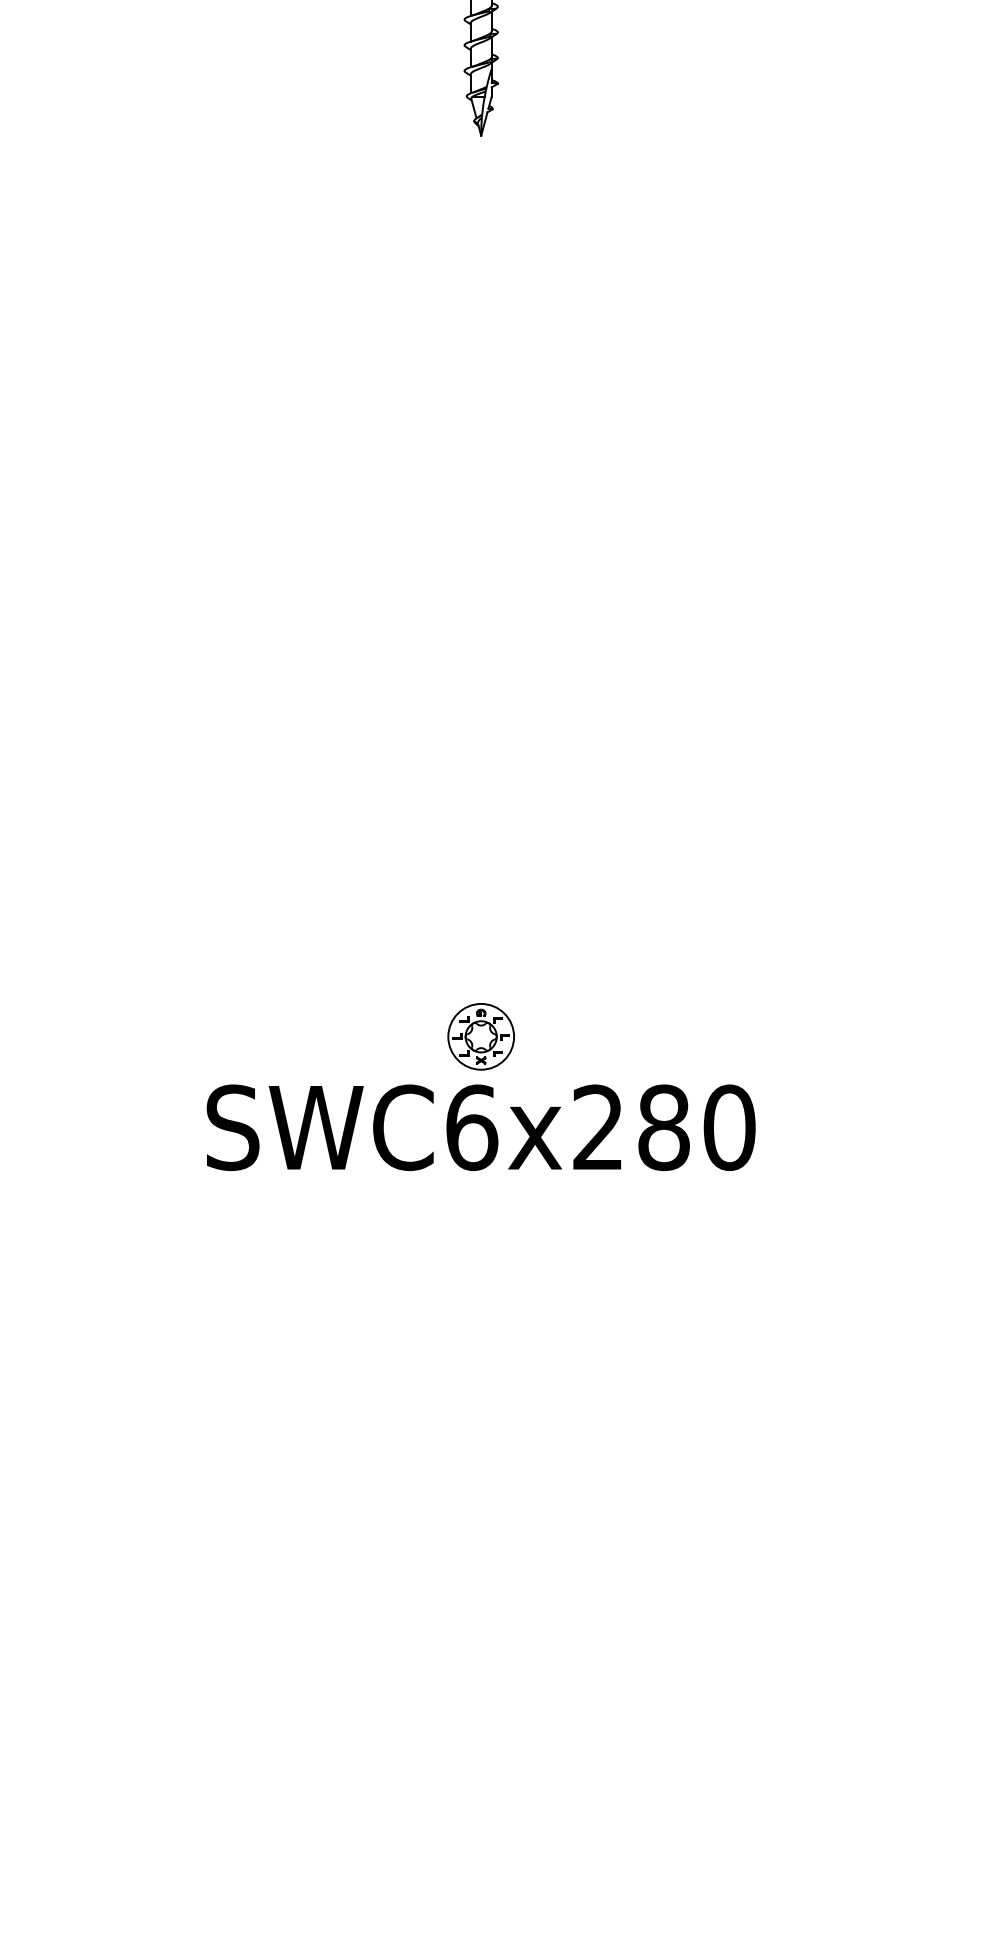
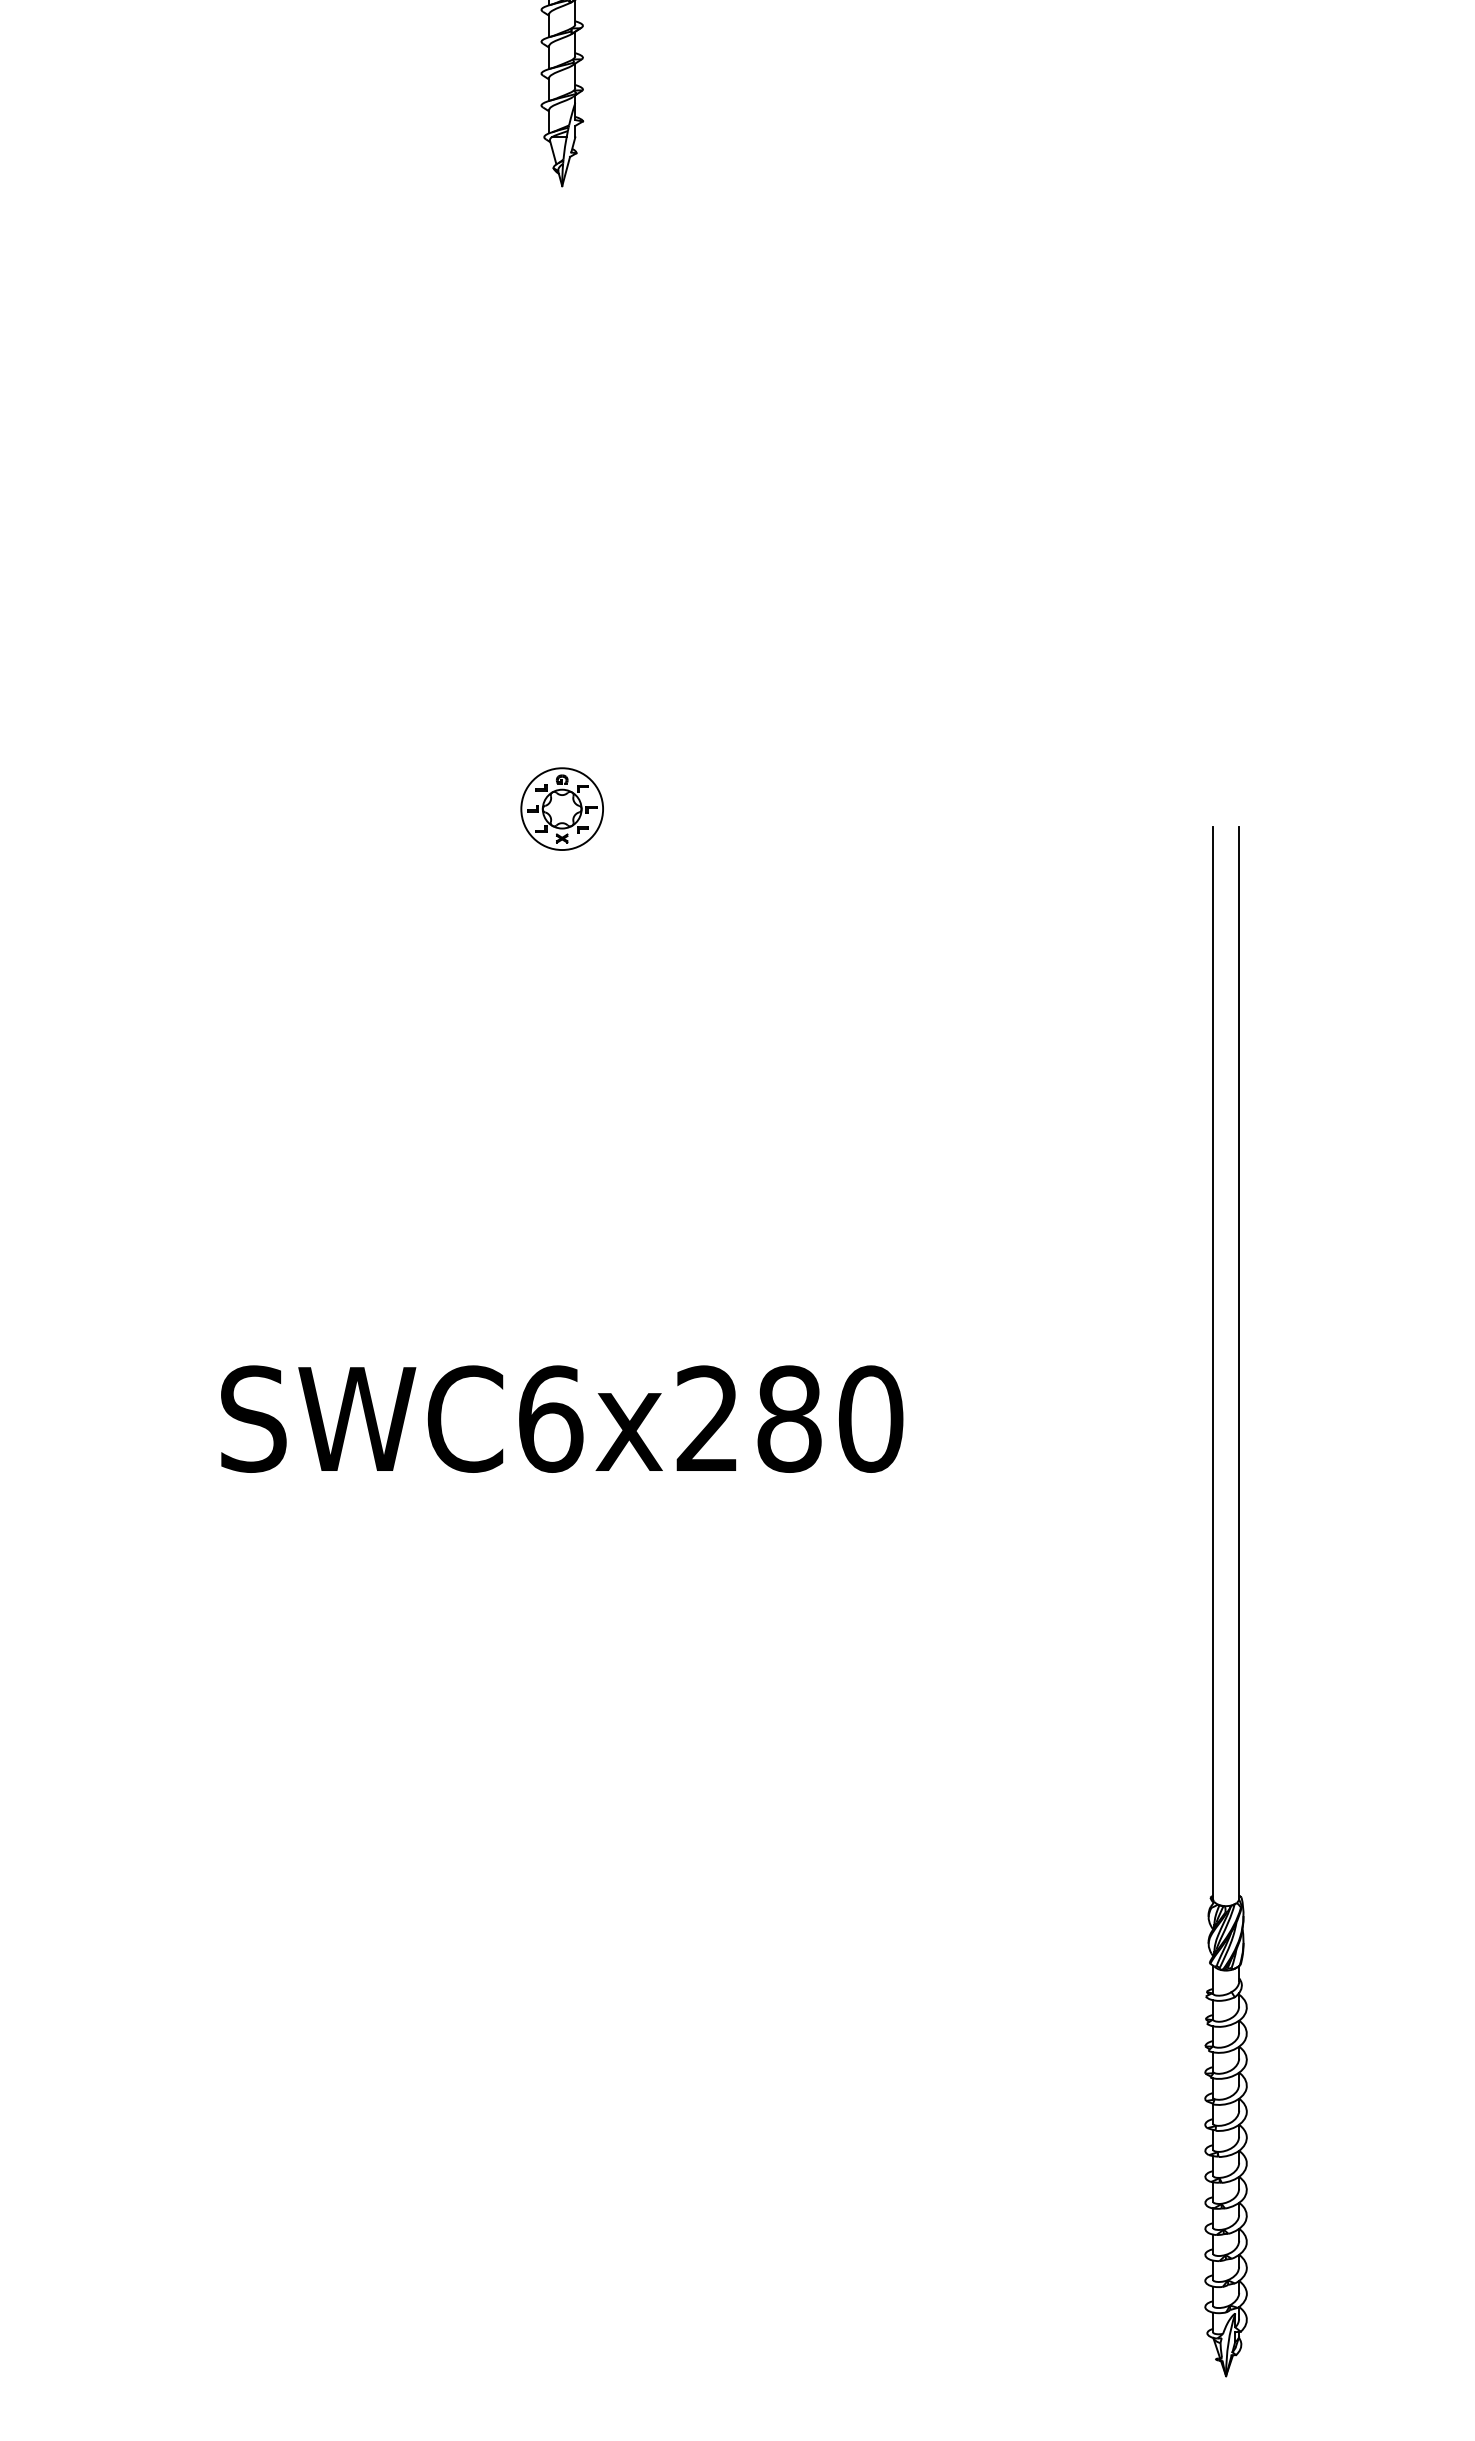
part: (480, 1036) -> (561, 808), moved

